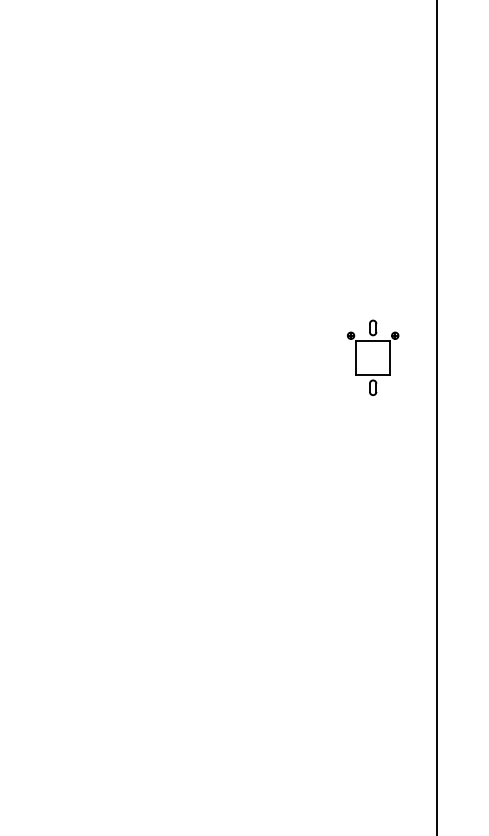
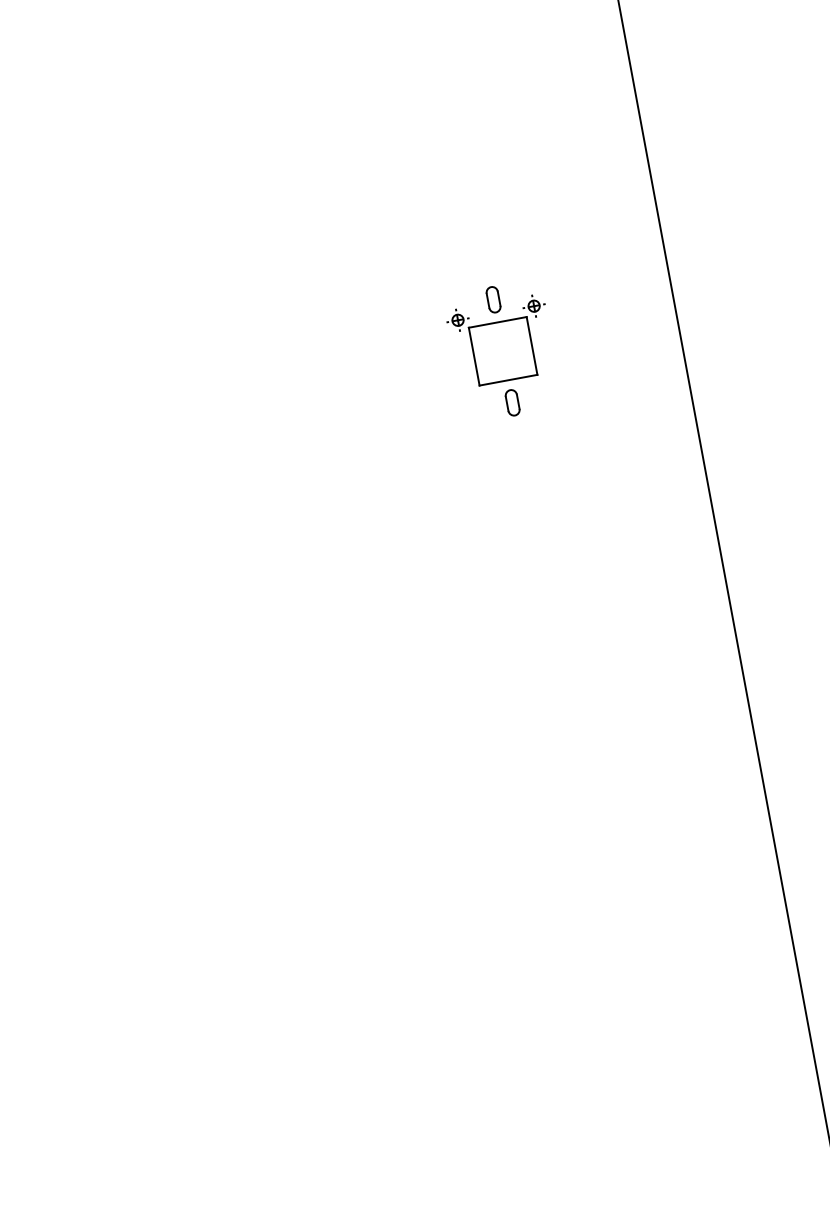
part: (373, 357) -> (503, 350), moved

